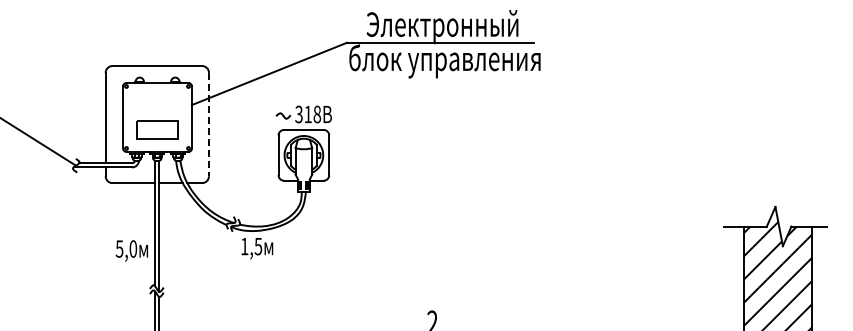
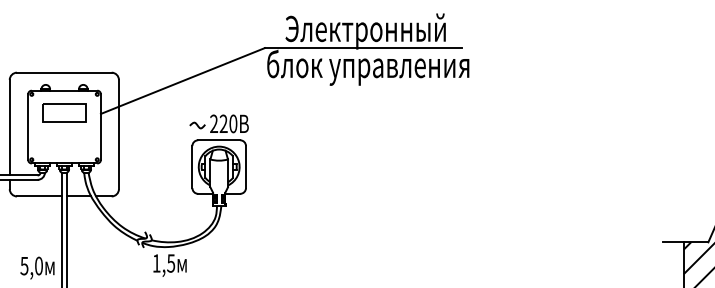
text: (308, 114) -> (224, 123), 318 -> 220
line: (209, 124) -> (119, 134), dashed -> solid
part: (157, 129) -> (64, 112), moved

